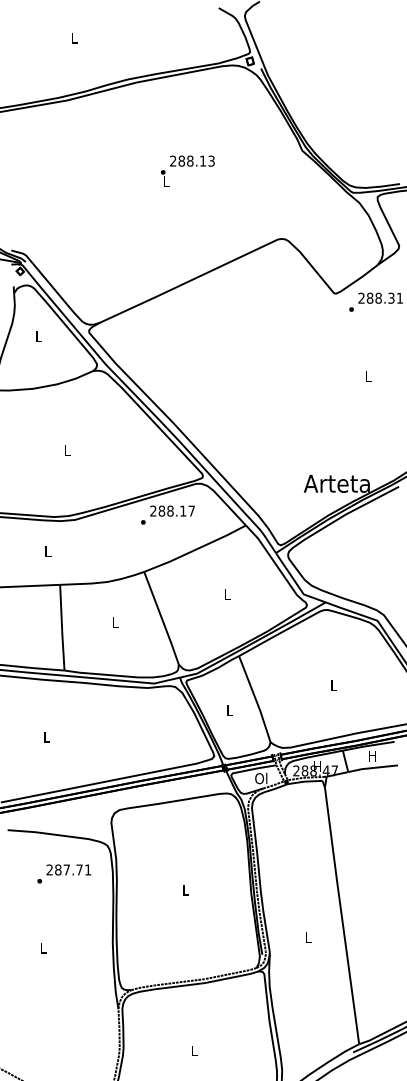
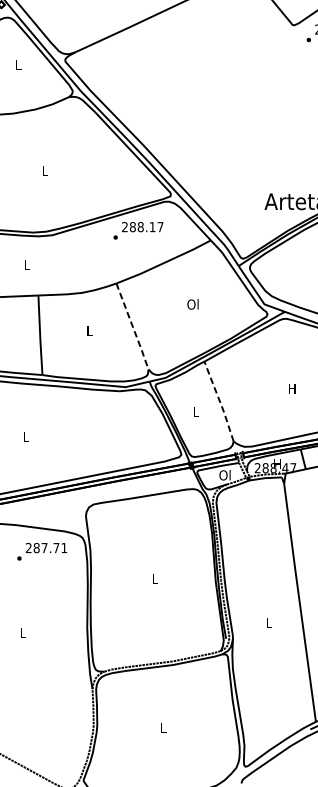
text: (226, 594) -> (192, 304), L -> Ol
line: (162, 618) -> (133, 326), solid -> dashed
text: (333, 685) -> (292, 388), L -> H
line: (255, 699) -> (219, 401), solid -> dashed
text: (64, 873) -> (42, 551), moved

